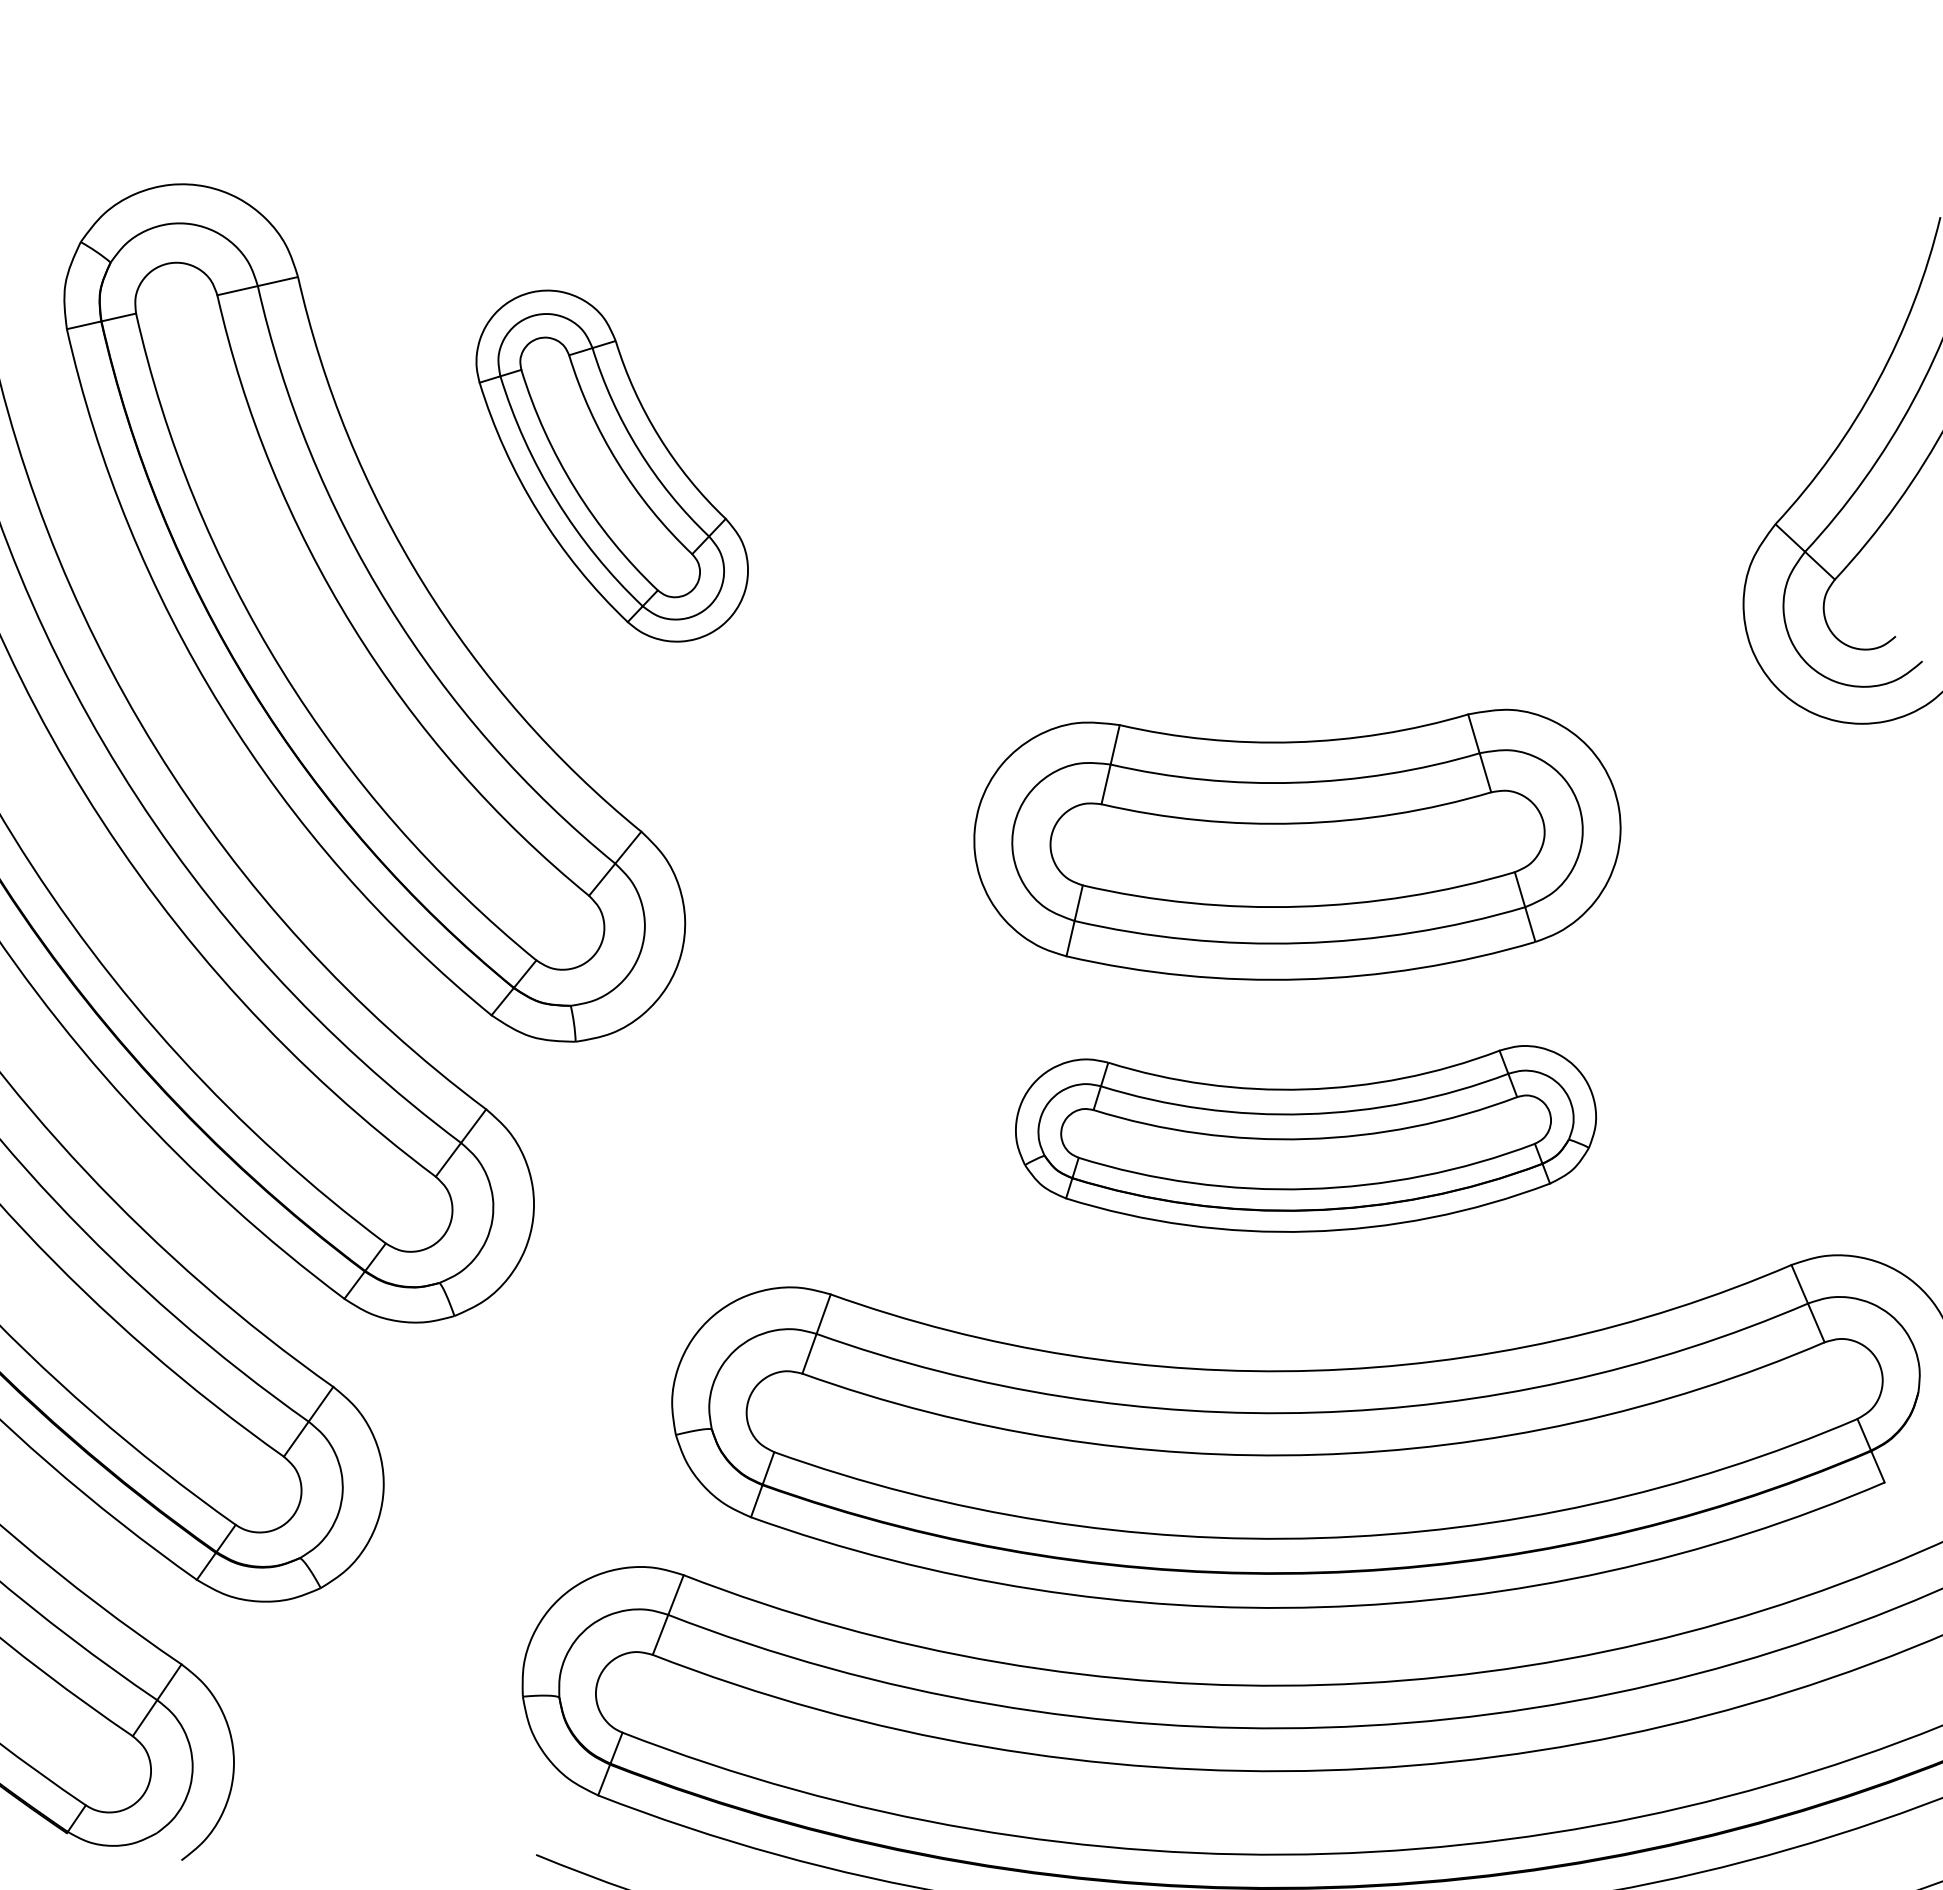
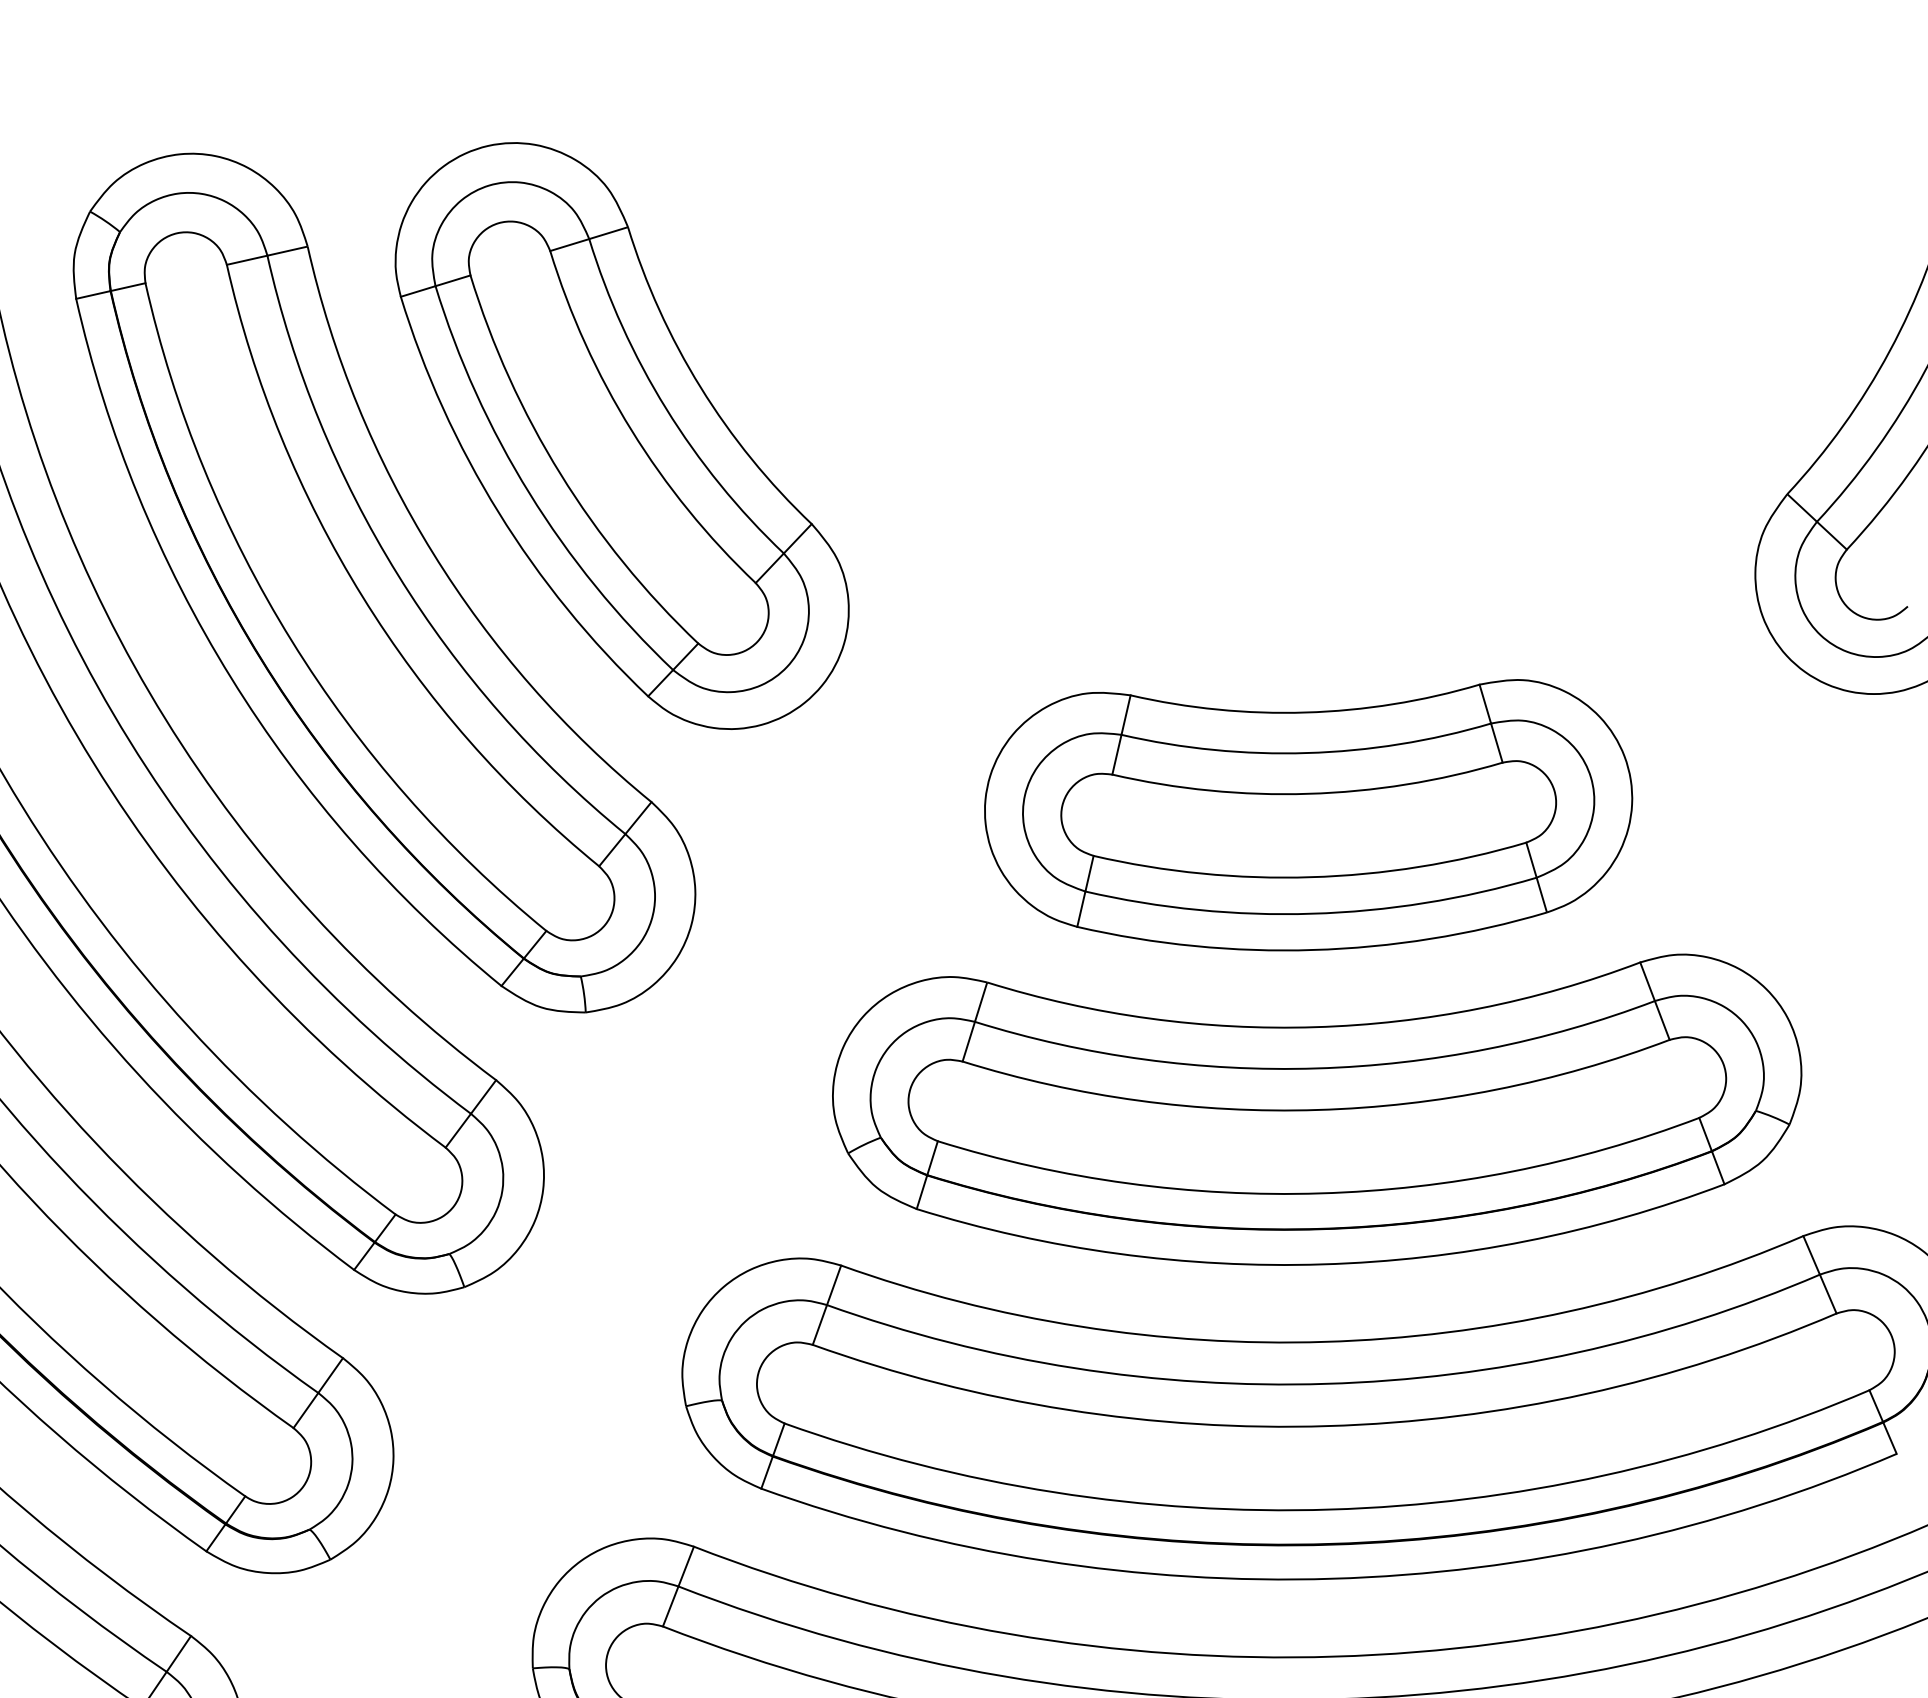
part: (612, 465) -> (622, 435), size x1.67
part: (1305, 1138) -> (1316, 1109), size x1.67

